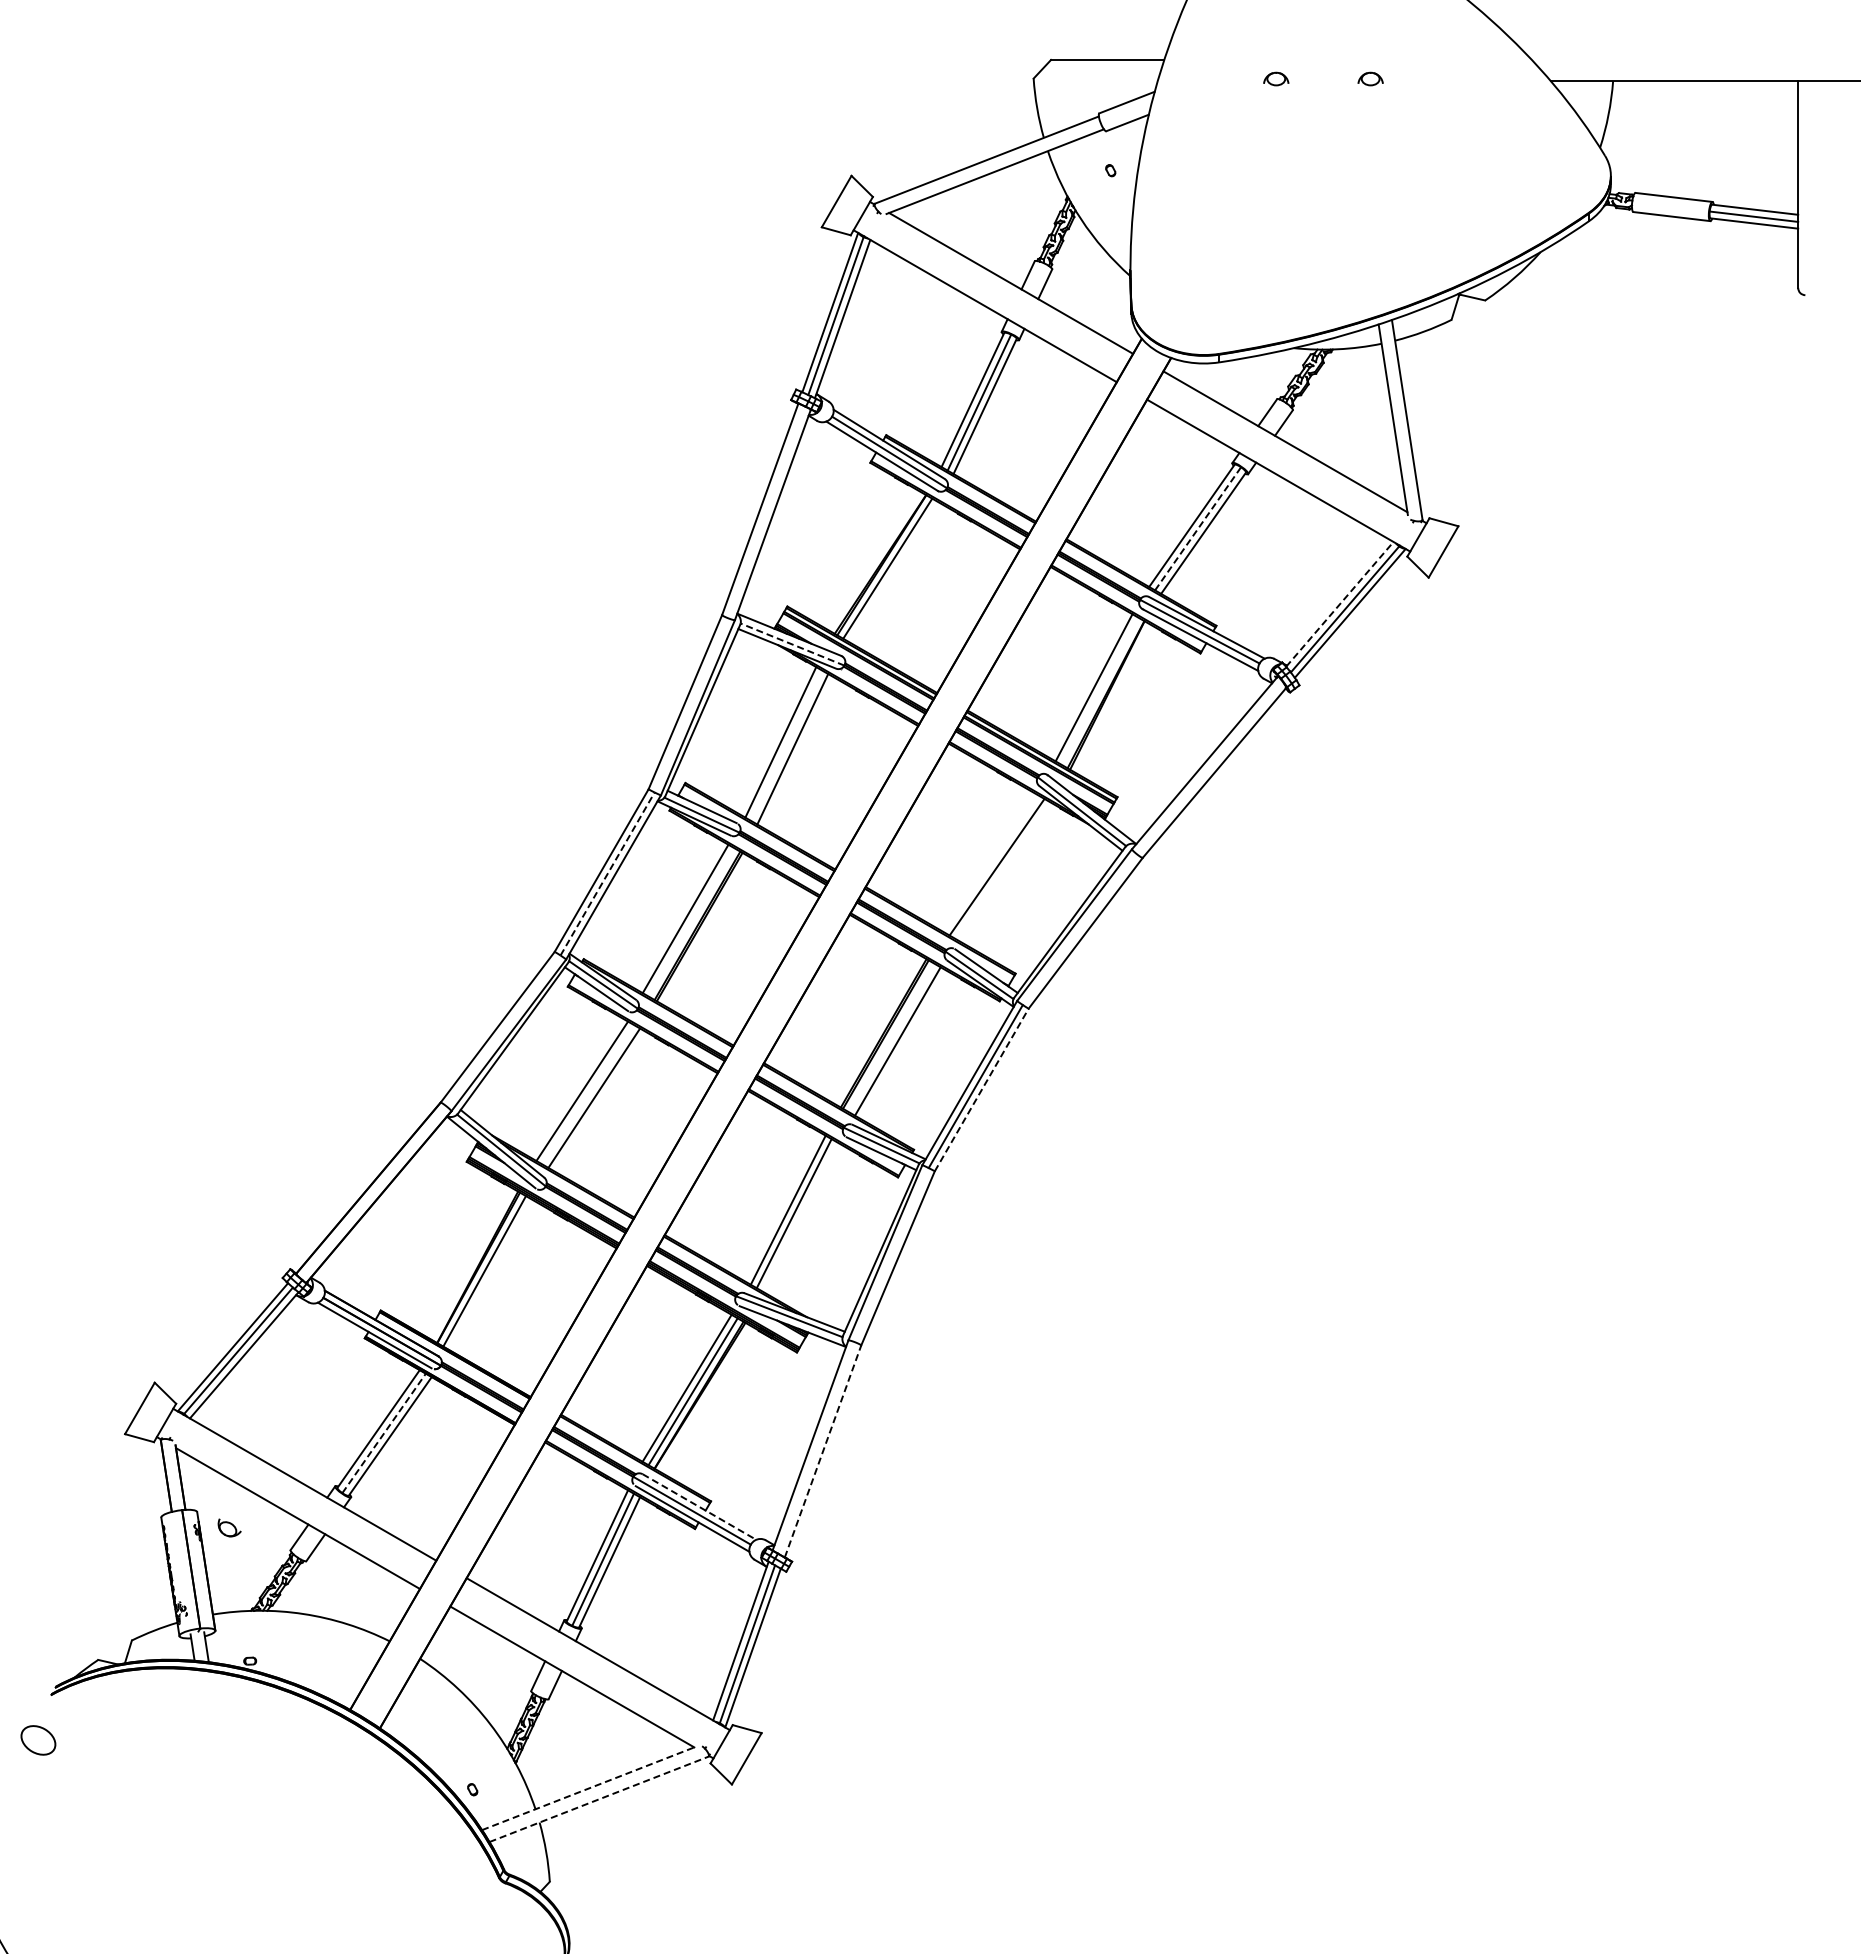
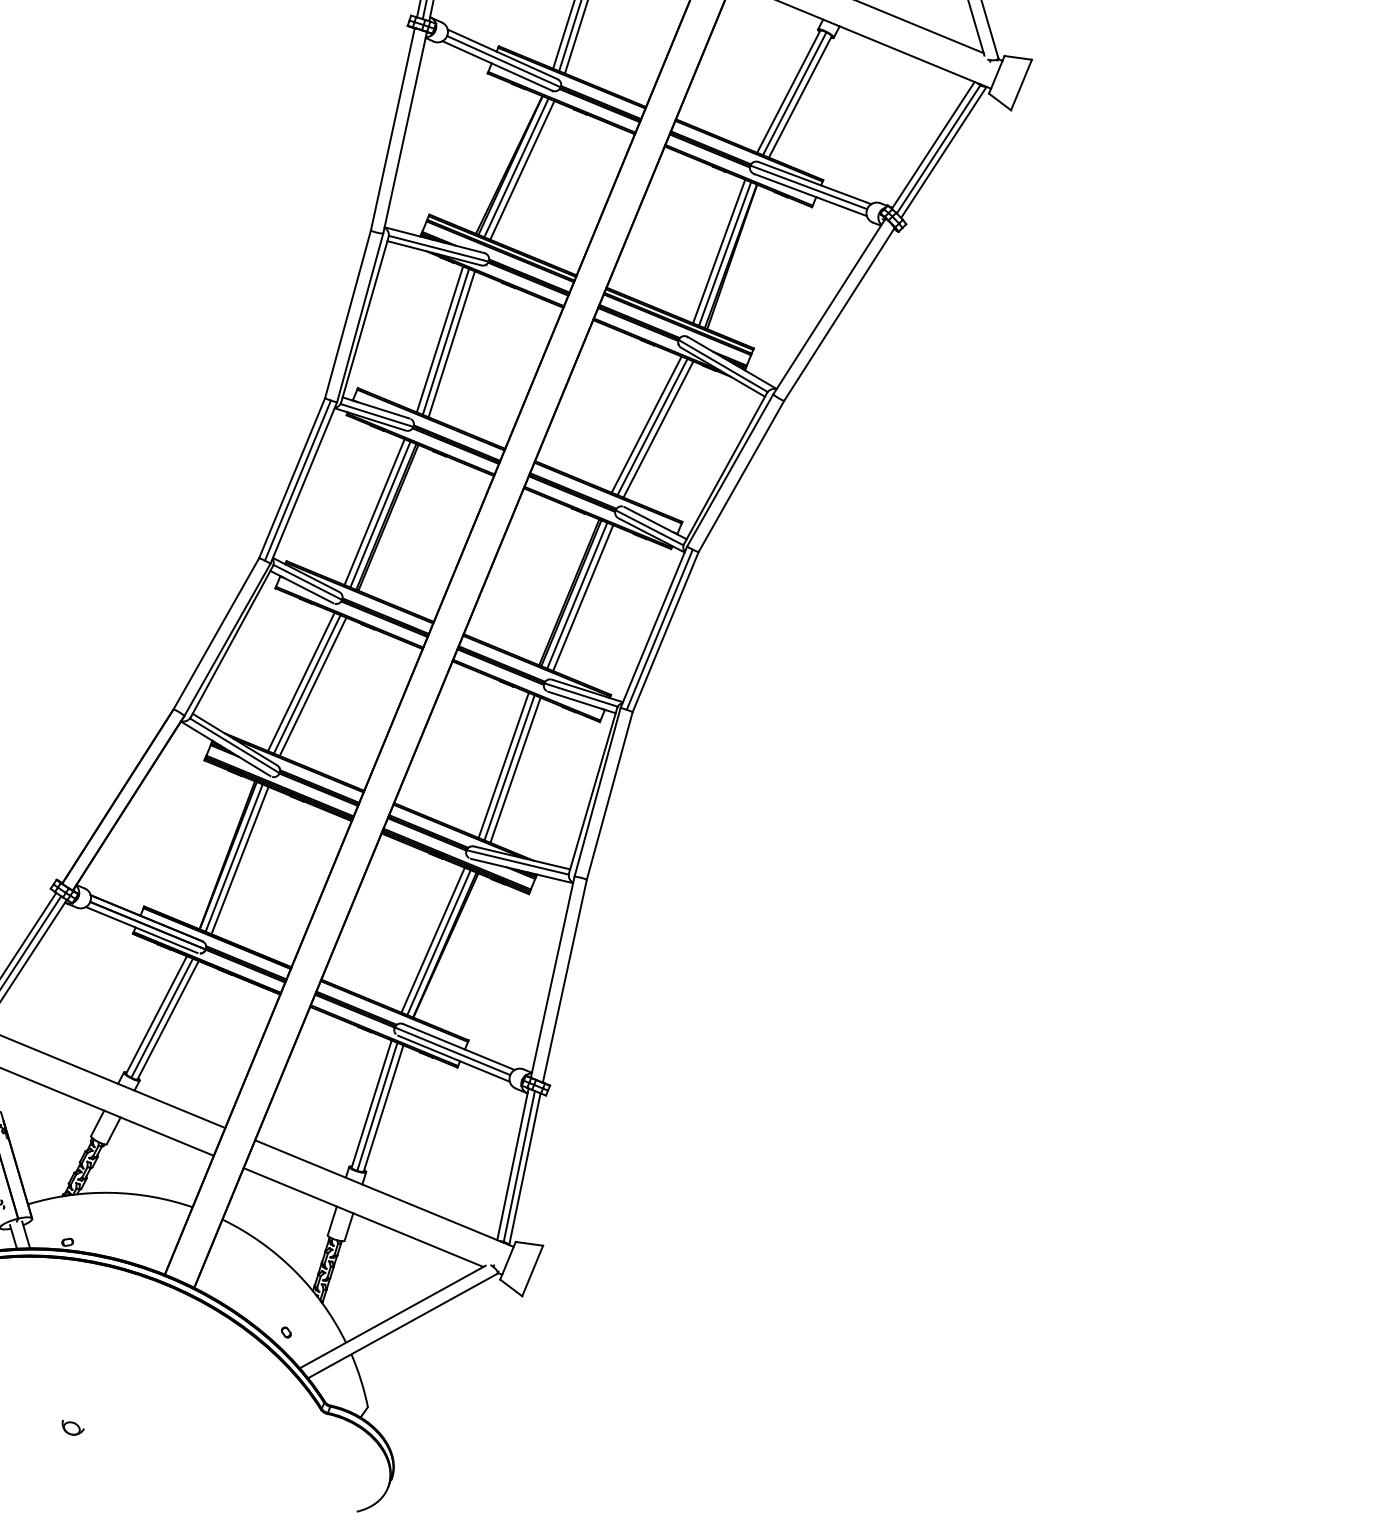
line: (1198, 528) -> (795, 93), dashed -> solid
line: (893, 572) -> (522, 170), added
line: (1340, 603) -> (933, 144), dashed -> solid
line: (792, 644) -> (438, 248), dashed -> solid
line: (1099, 690) -> (724, 253), added
line: (786, 745) -> (445, 341), added
line: (990, 863) -> (646, 424), added
line: (1002, 870) -> (657, 429), added
line: (607, 873) -> (297, 480), dashed -> solid
line: (691, 922) -> (380, 514), added
line: (891, 1037) -> (576, 595), added
line: (981, 1090) -> (665, 632), dashed -> solid
line: (588, 1094) -> (307, 684), added
line: (799, 1216) -> (514, 769), added
line: (490, 1274) -> (239, 860), added
line: (384, 1433) -> (162, 1018), dashed -> solid
line: (823, 1451) -> (565, 981), dashed -> solid
line: (699, 1507) -> (458, 1047), dashed -> solid
part: (229, 1527) -> (73, 1426), moved
line: (589, 1788) -> (392, 1317), dashed -> solid
line: (599, 1799) -> (403, 1326), dashed -> solid

